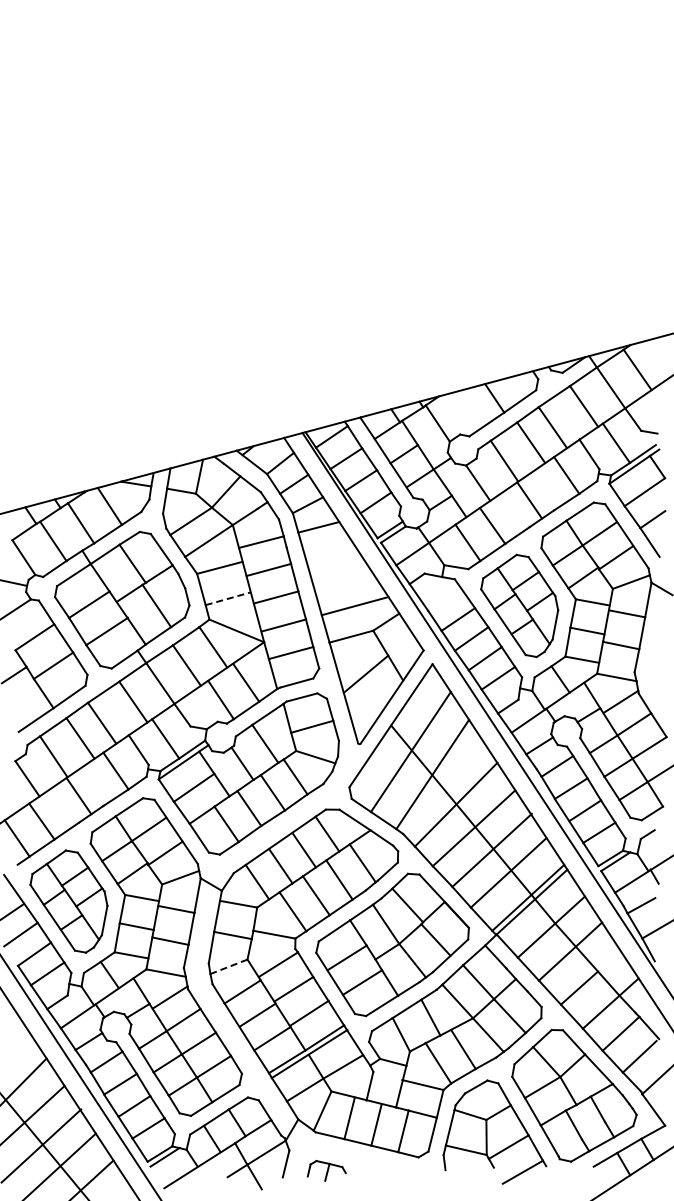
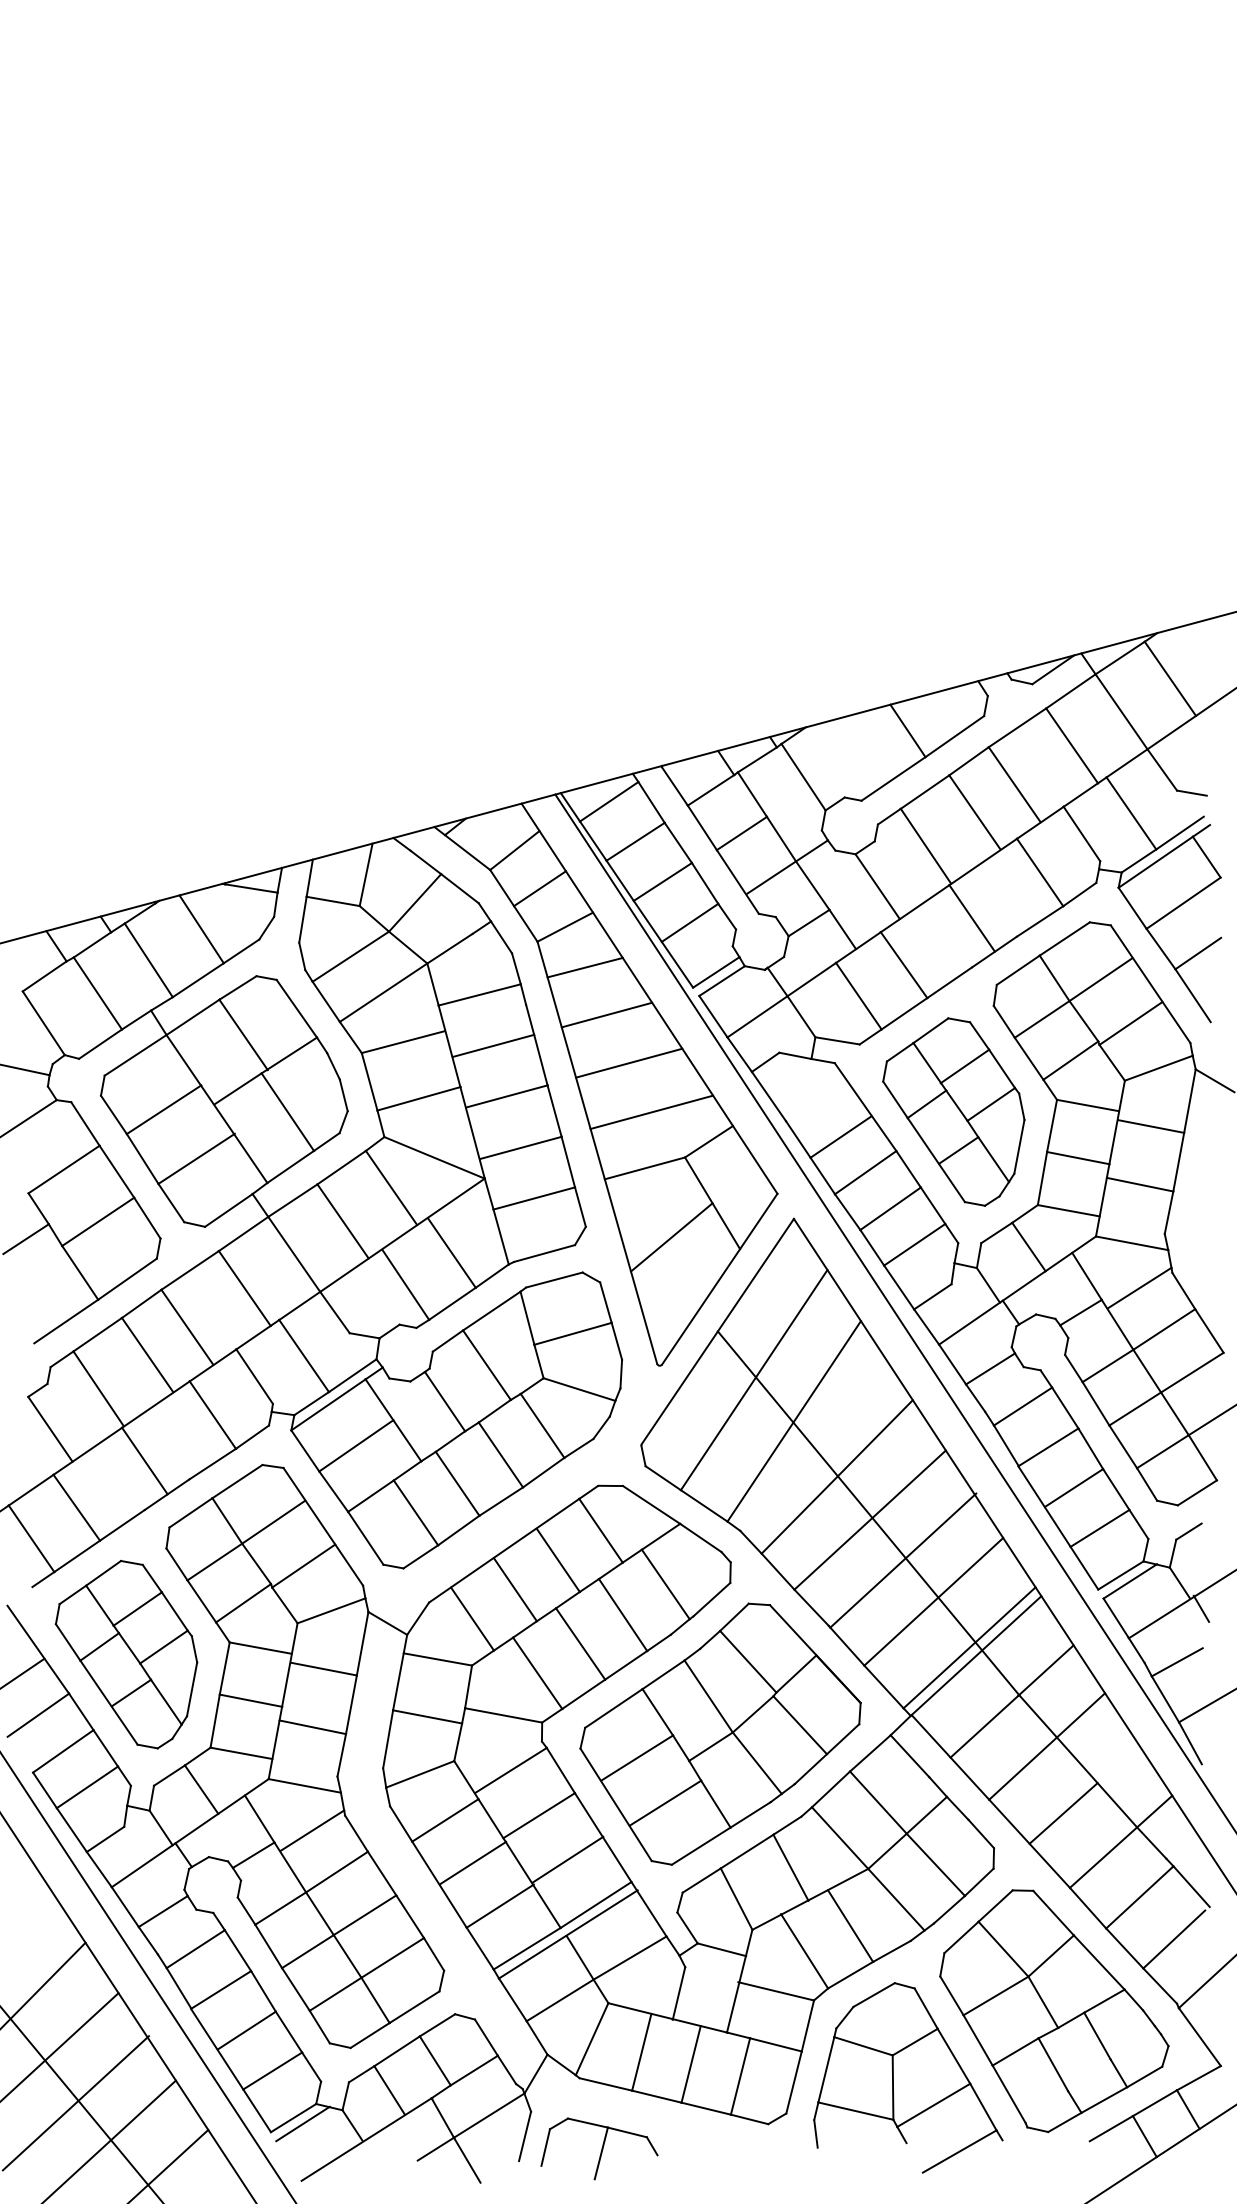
line: (330, 552) -> (606, 1013), added
line: (342, 579) -> (628, 1063), added
line: (228, 598) -> (419, 1098), dashed -> solid
line: (228, 966) -> (419, 1773), dashed -> solid
part: (326, 1170) -> (599, 2148), size x1.67

